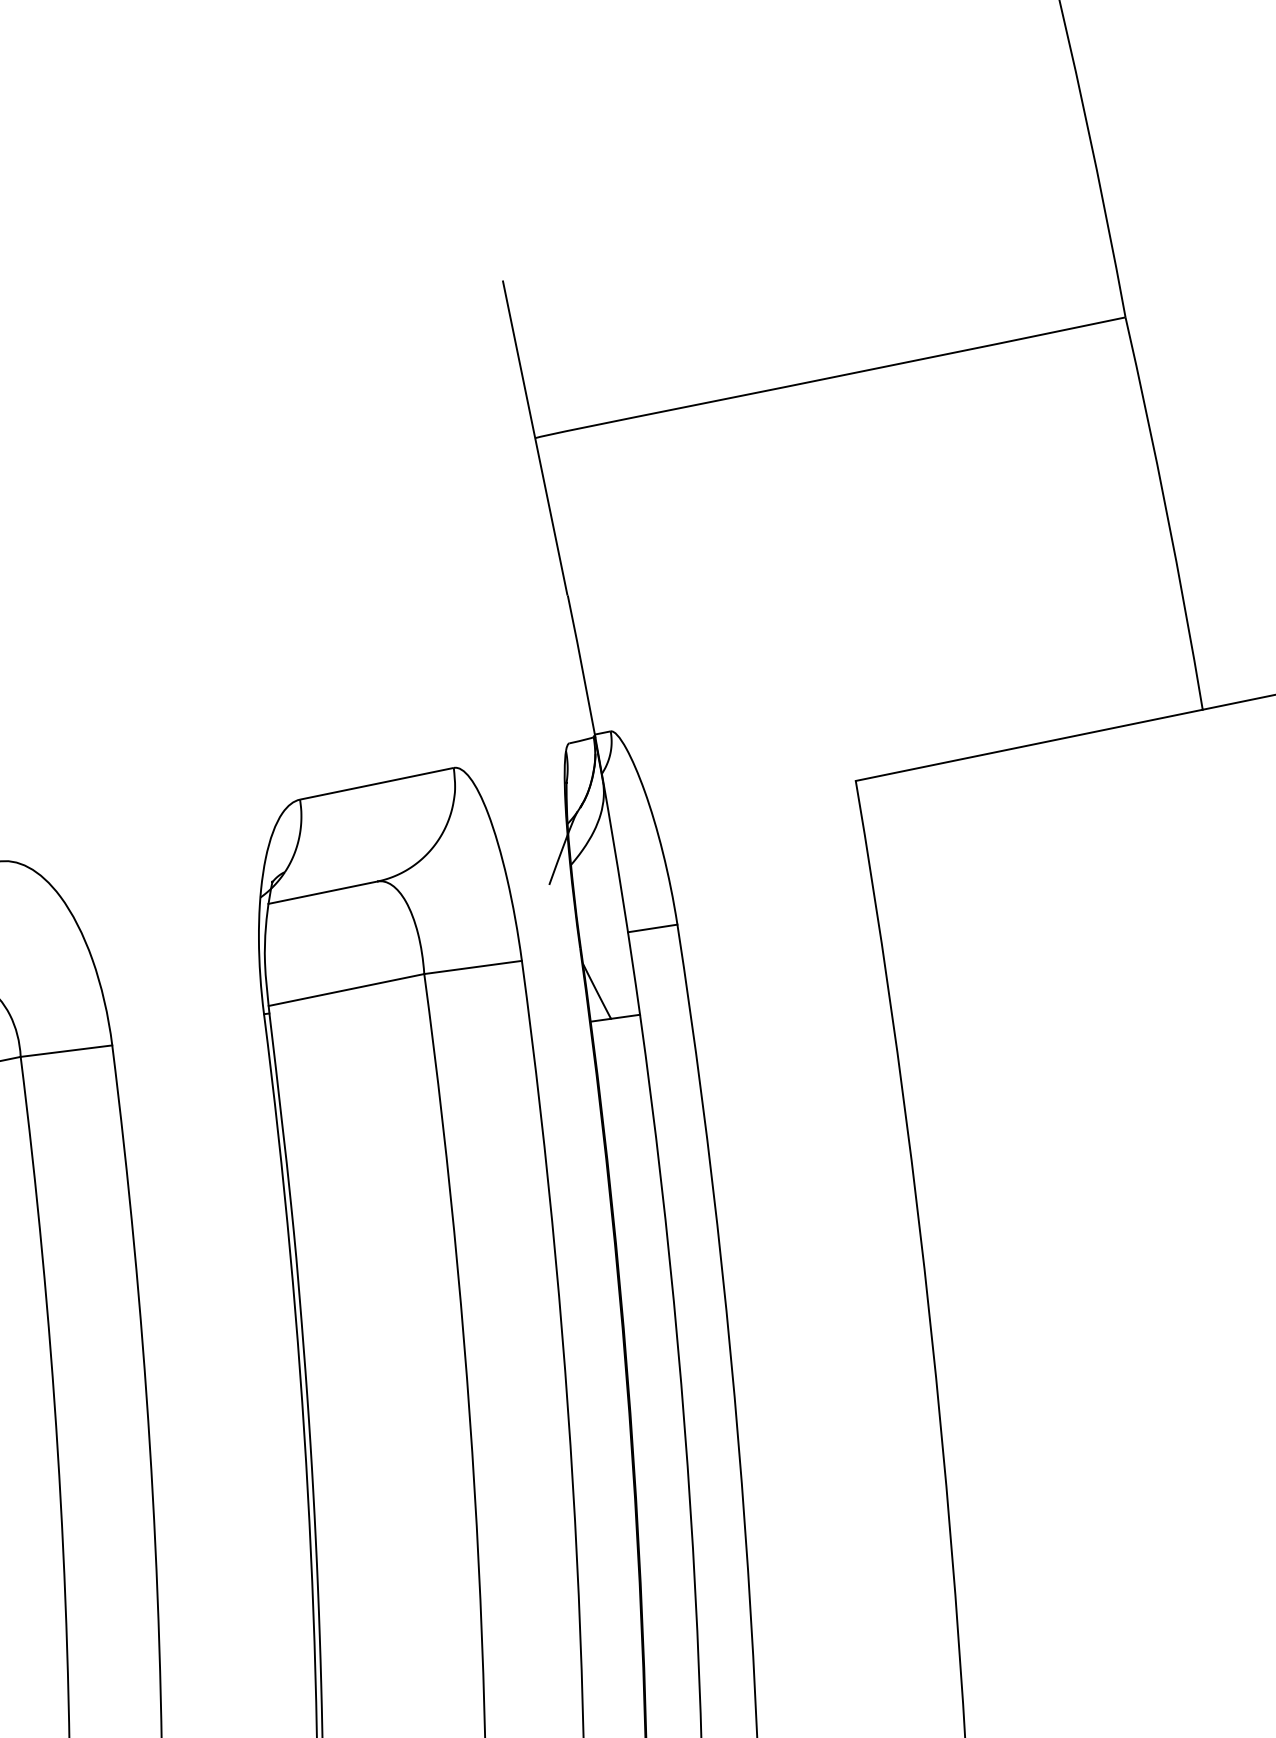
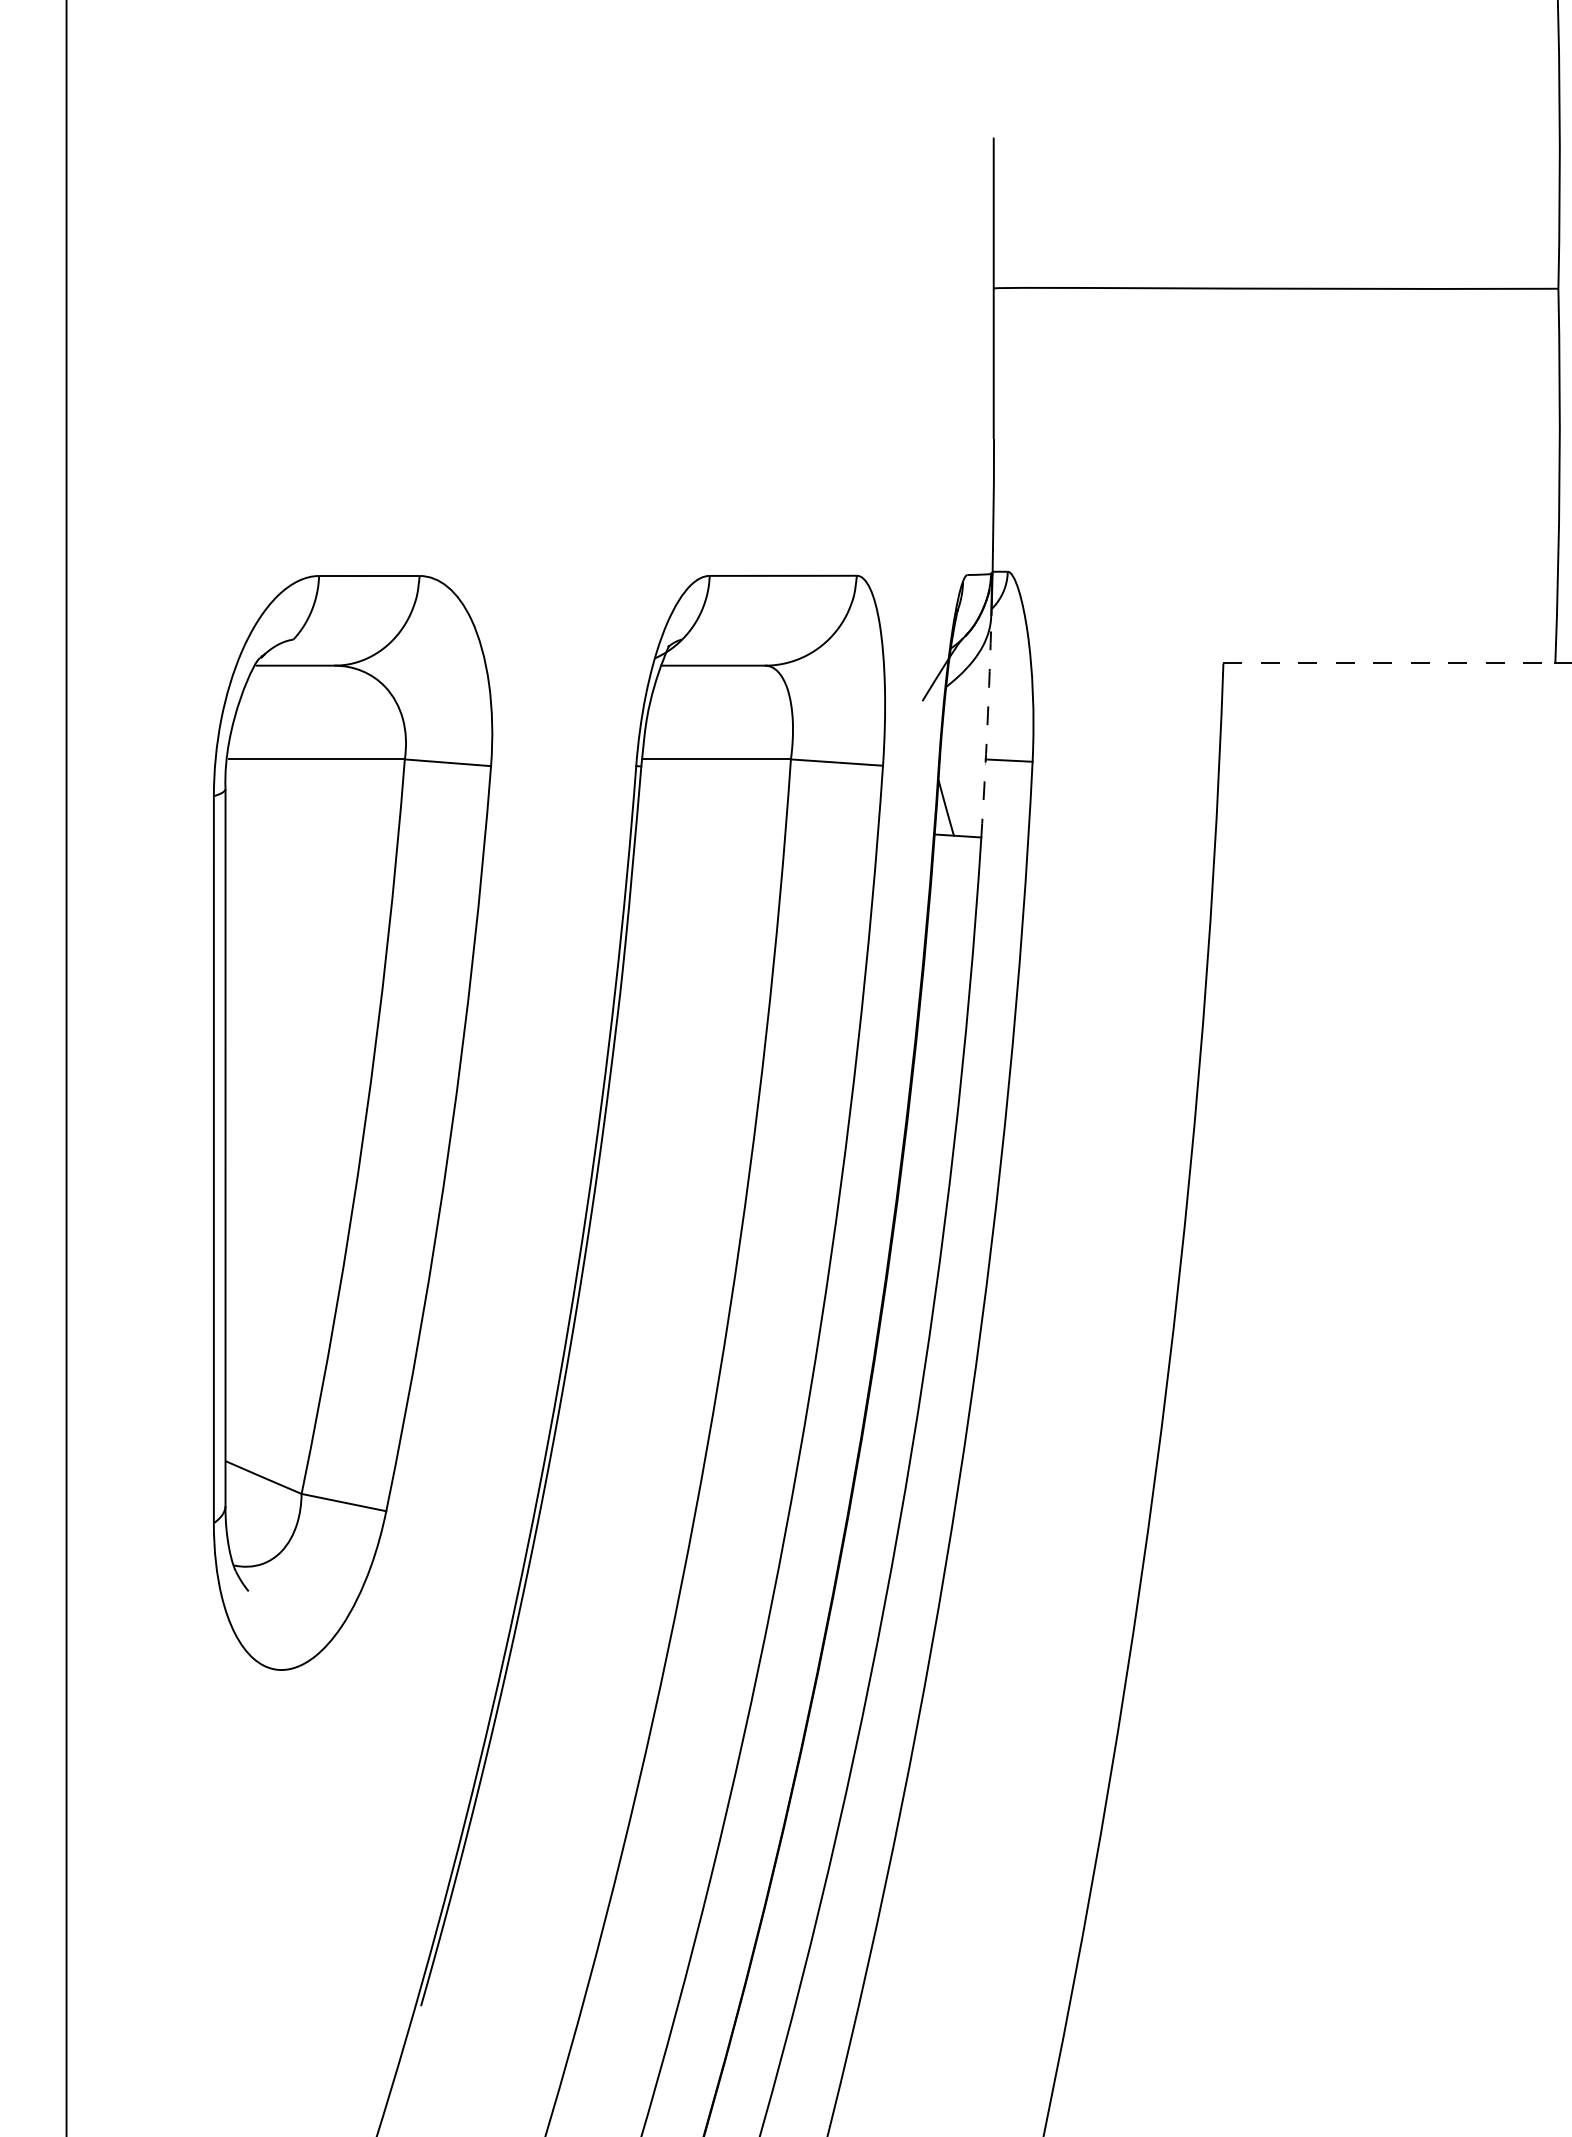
line: (1029, 745) -> (1389, 663), solid -> dashed
arc: (622, 897) -> (987, 726), solid -> dashed

